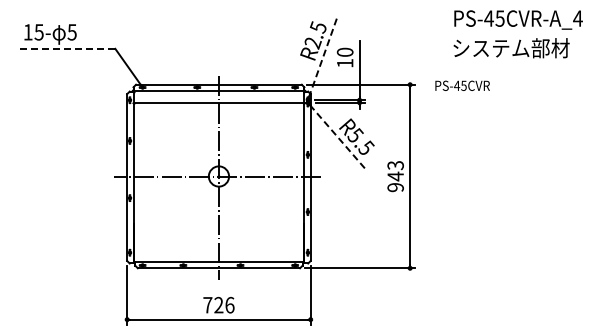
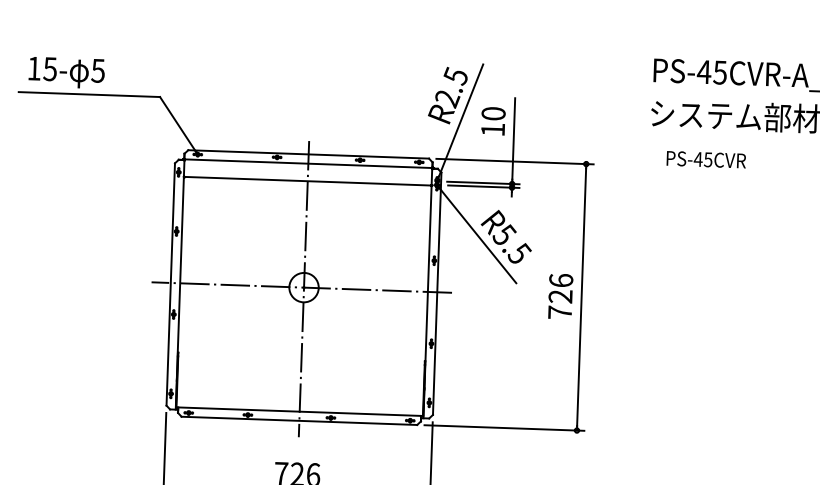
line: (66, 48) -> (89, 94), dashed -> solid
line: (322, 58) -> (460, 121), dashed -> solid
text: (462, 85) -> (706, 159), moved
line: (337, 136) -> (478, 235), dashed -> solid
text: (395, 176) -> (560, 296), 943 -> 726

